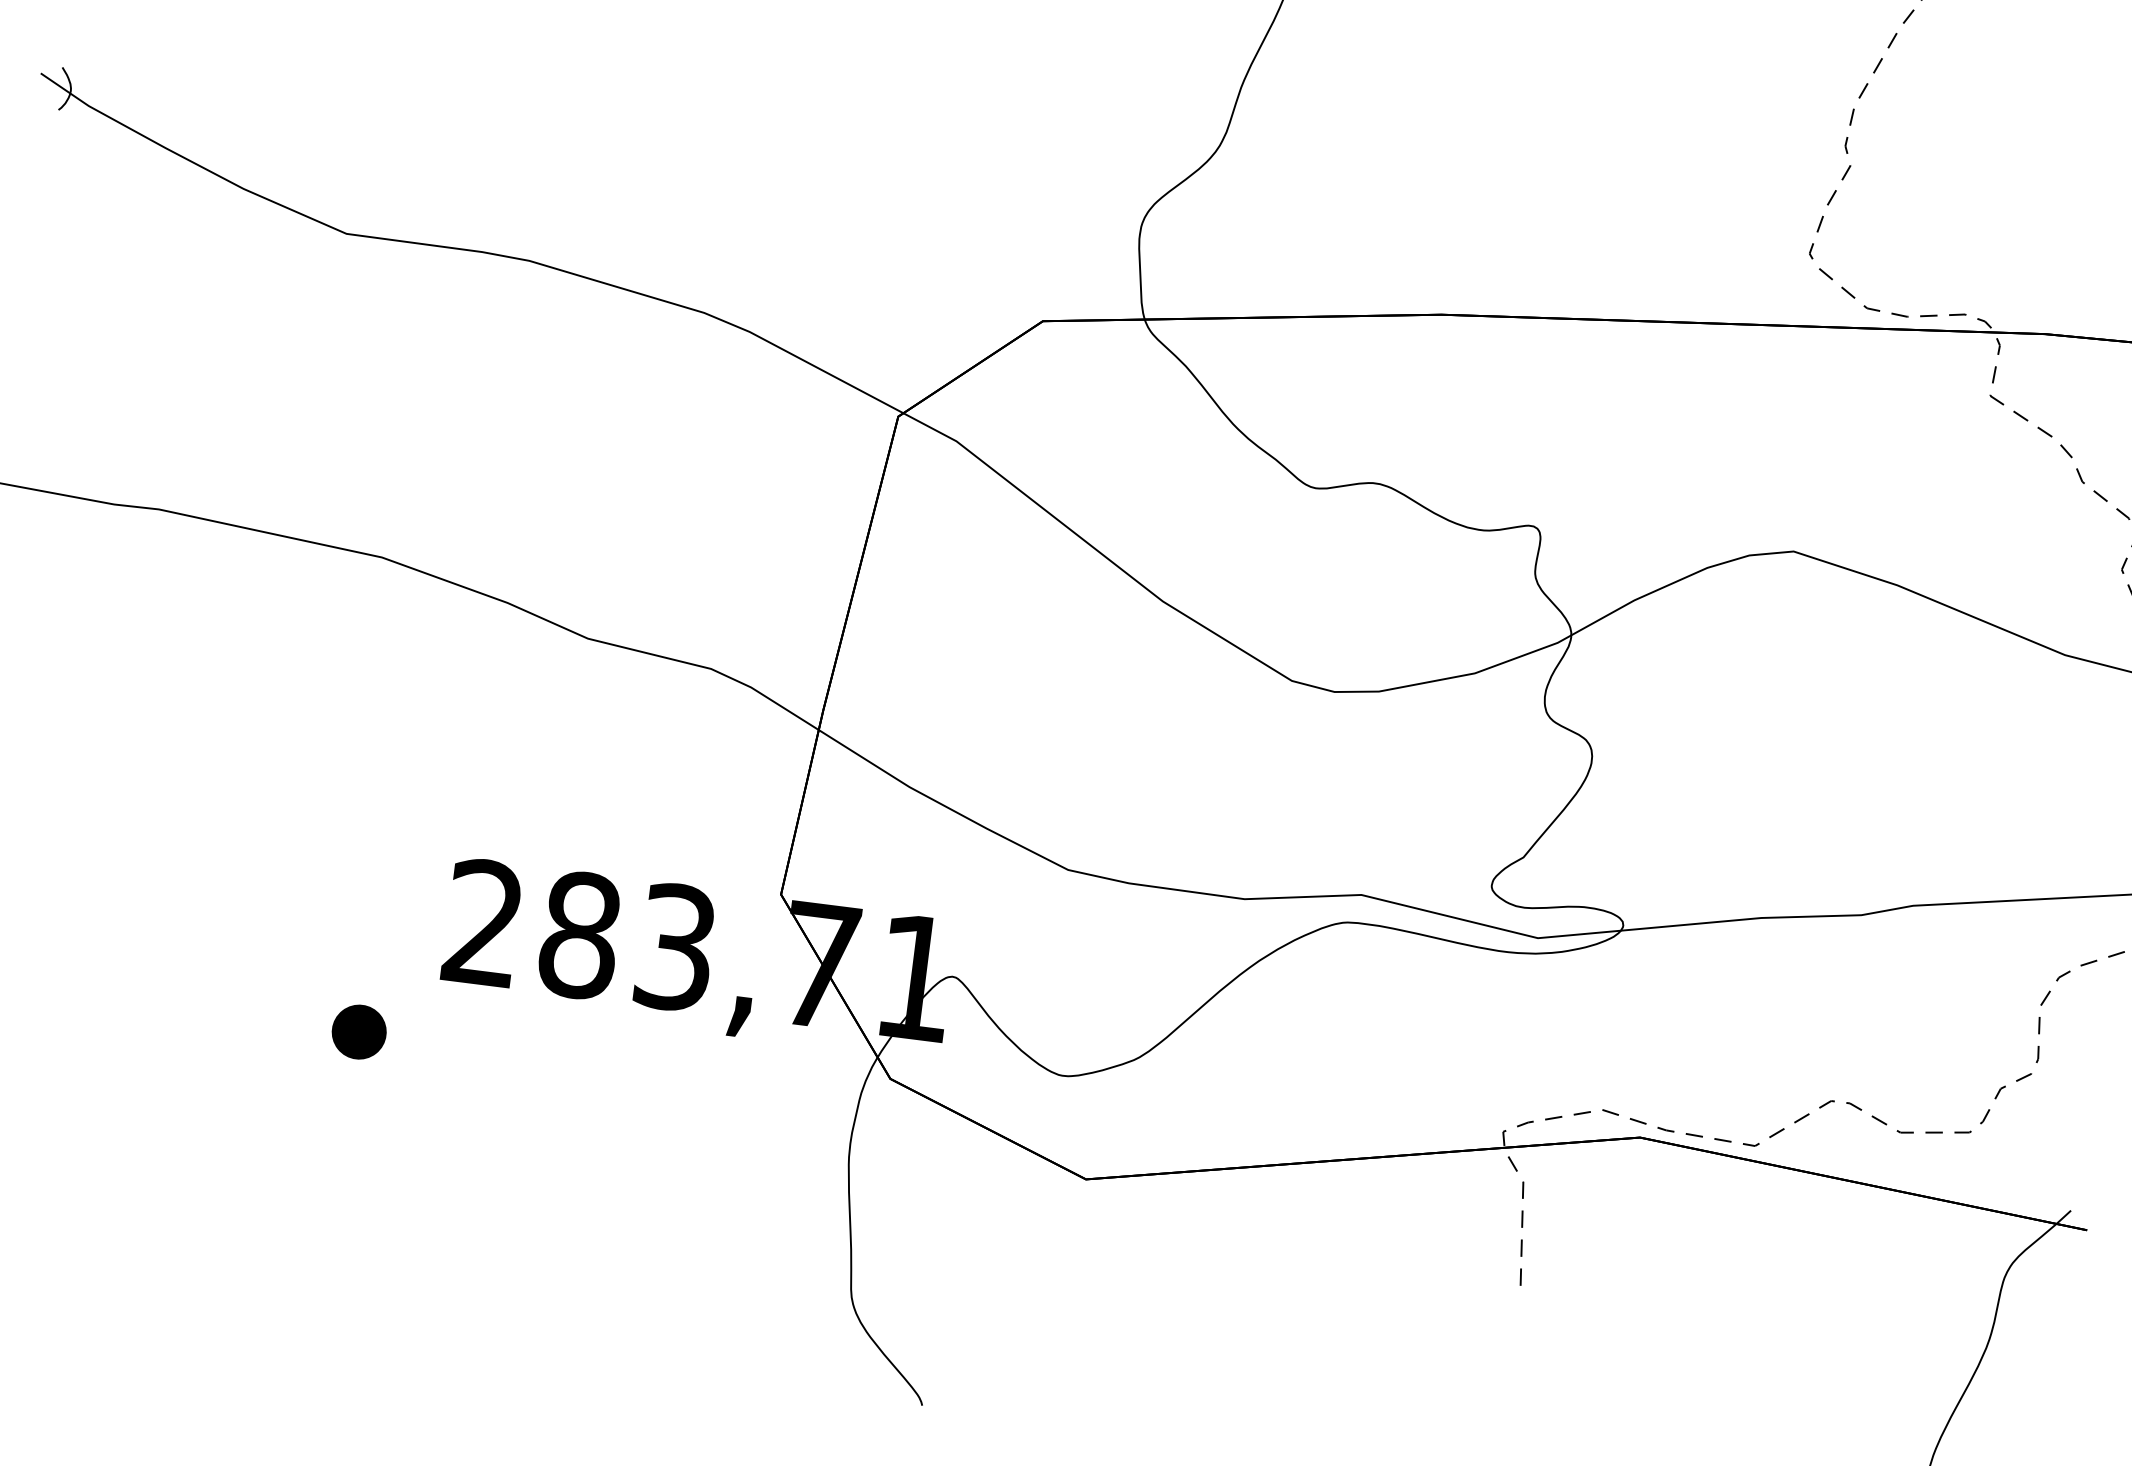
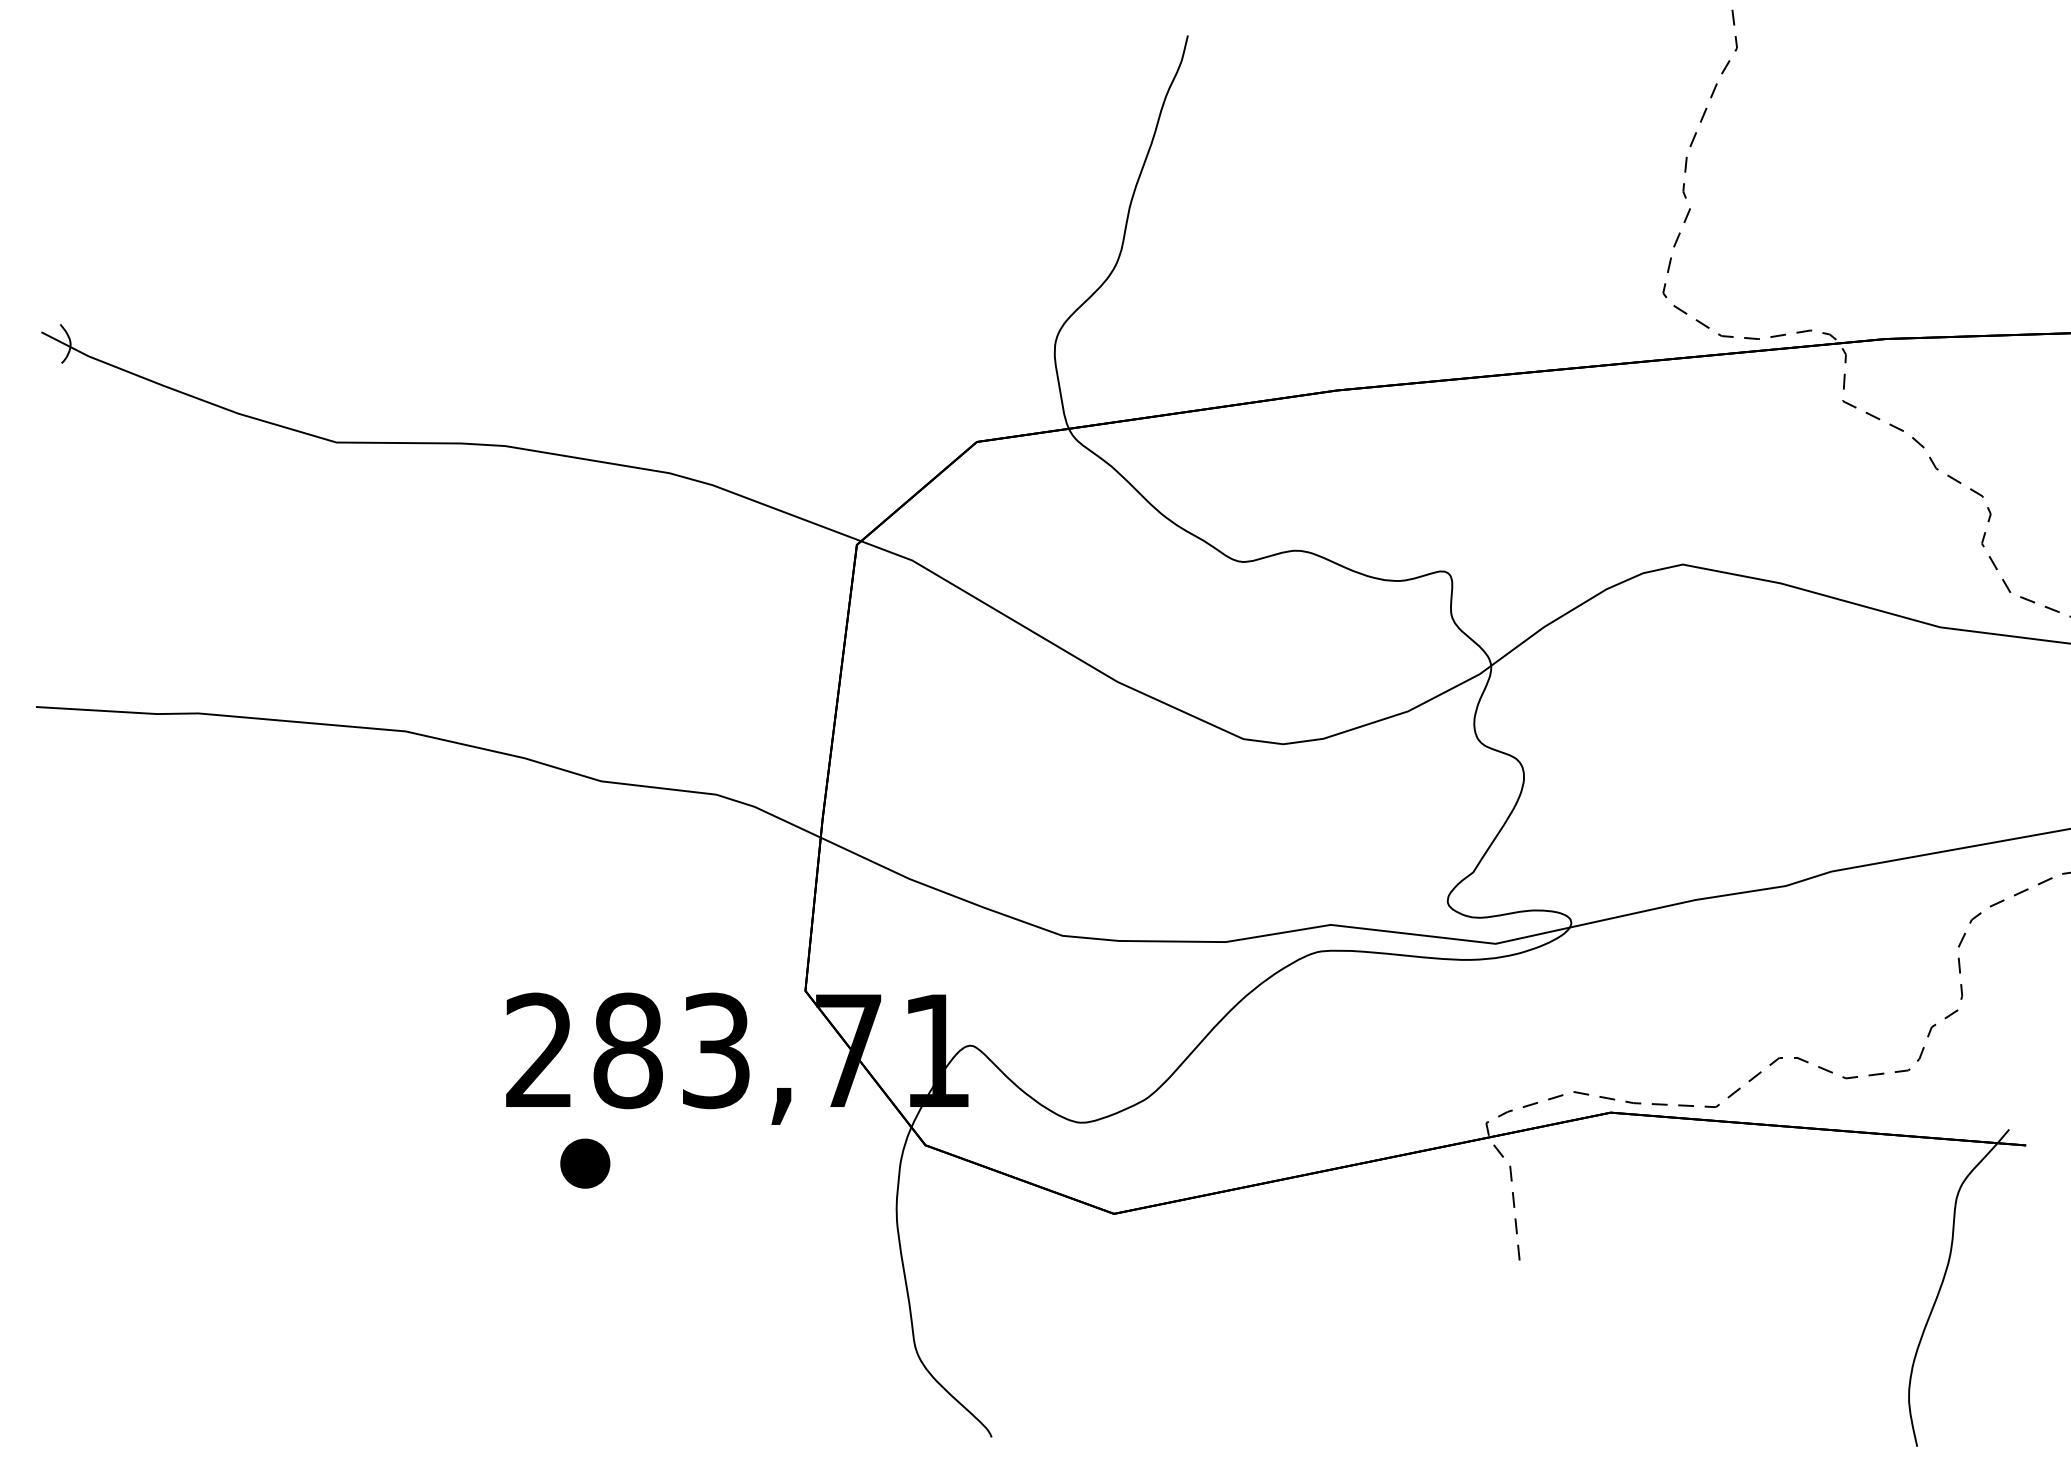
part: (359, 1031) -> (585, 1163), moved

